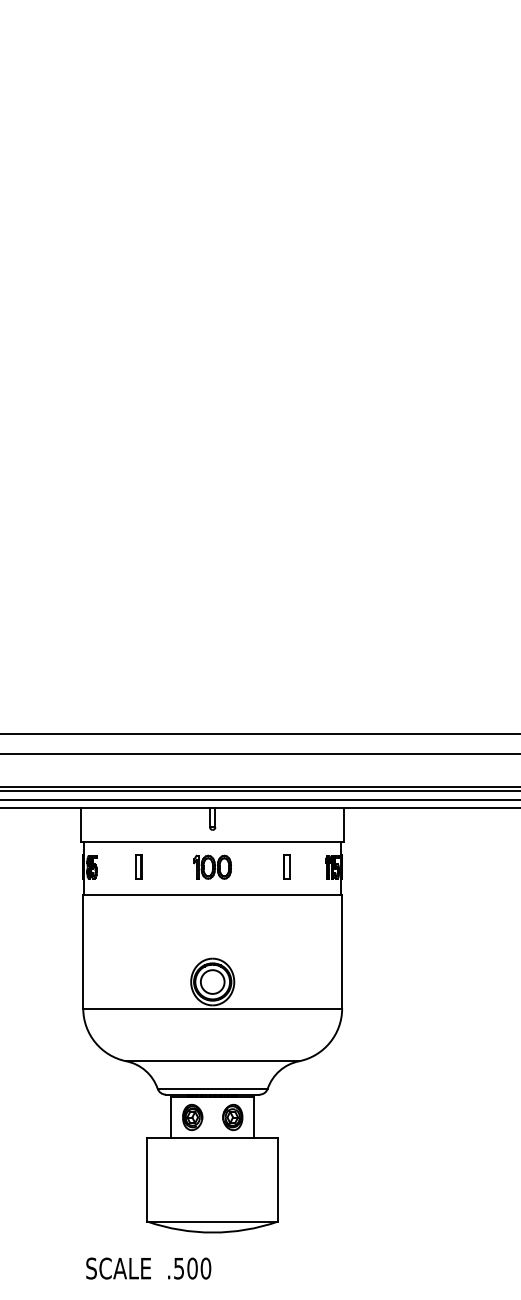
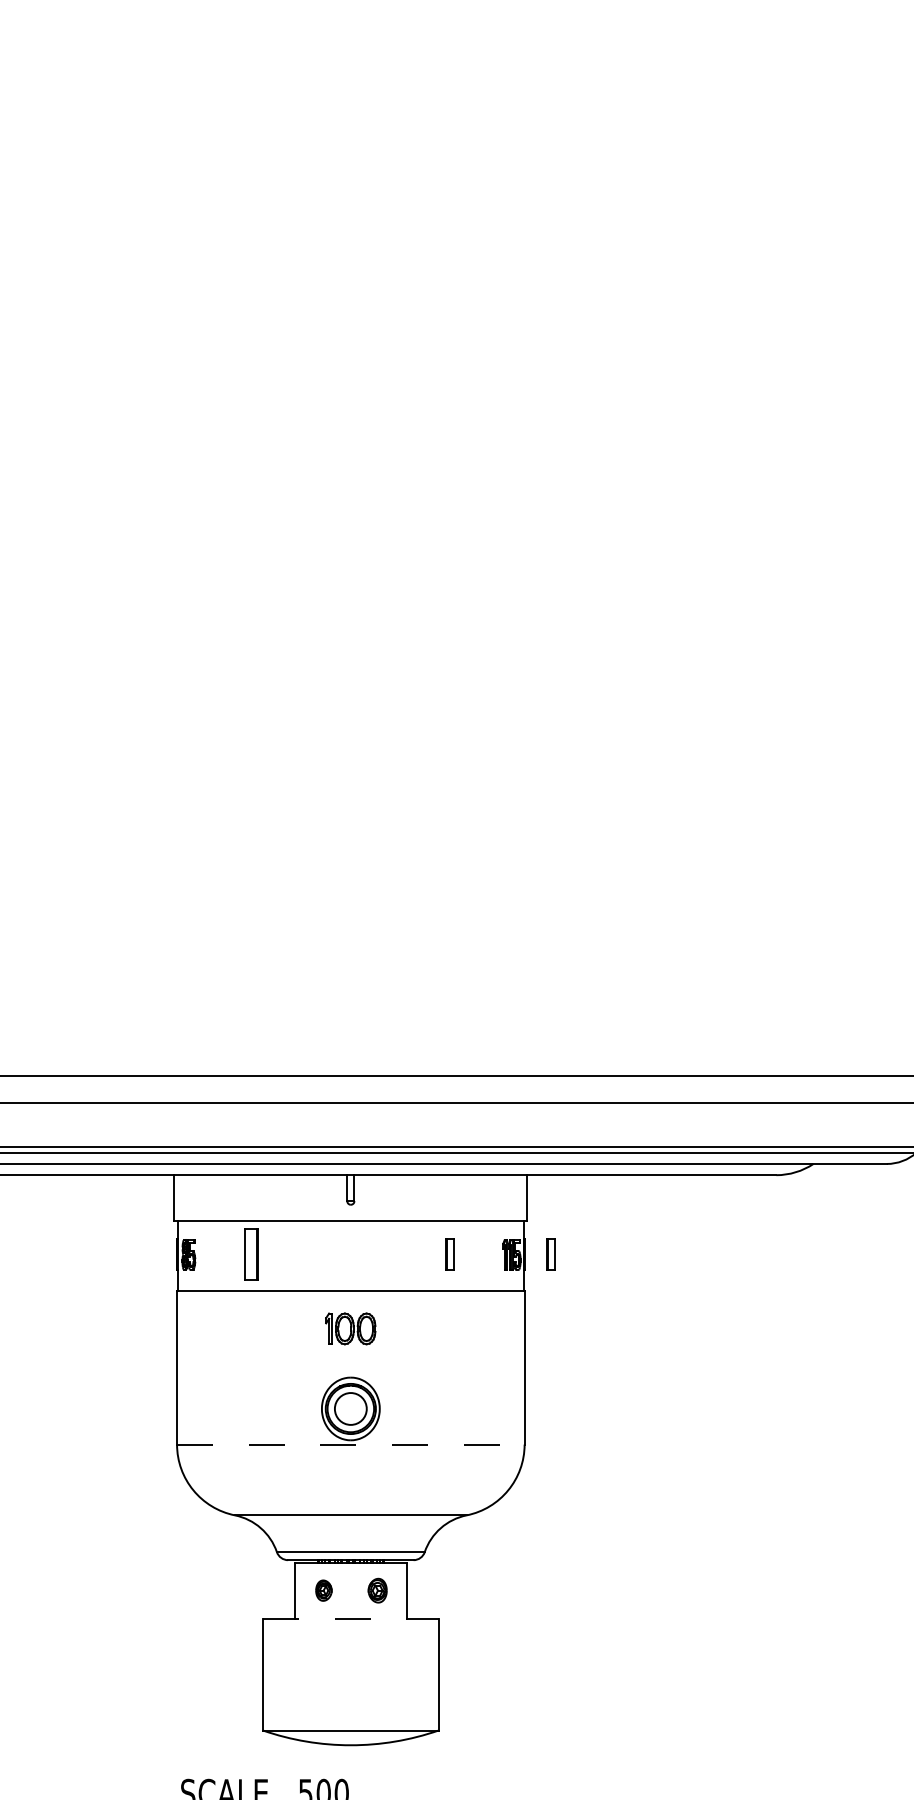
part: (138, 866) -> (251, 1254), size x1.6
part: (212, 866) -> (350, 1328), moved
part: (361, 866) -> (550, 1254), added
line: (212, 1008) -> (350, 1444), solid -> dashed
part: (192, 1117) -> (323, 1590), size x0.6
part: (232, 1117) -> (377, 1590), size x0.7
line: (212, 1138) -> (350, 1618), solid -> dashed

